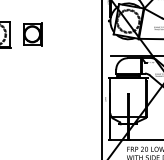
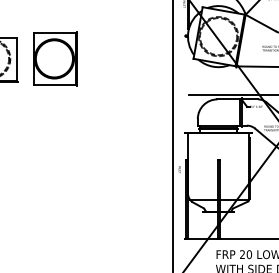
part: (32, 33) -> (55, 57), size x1.43

